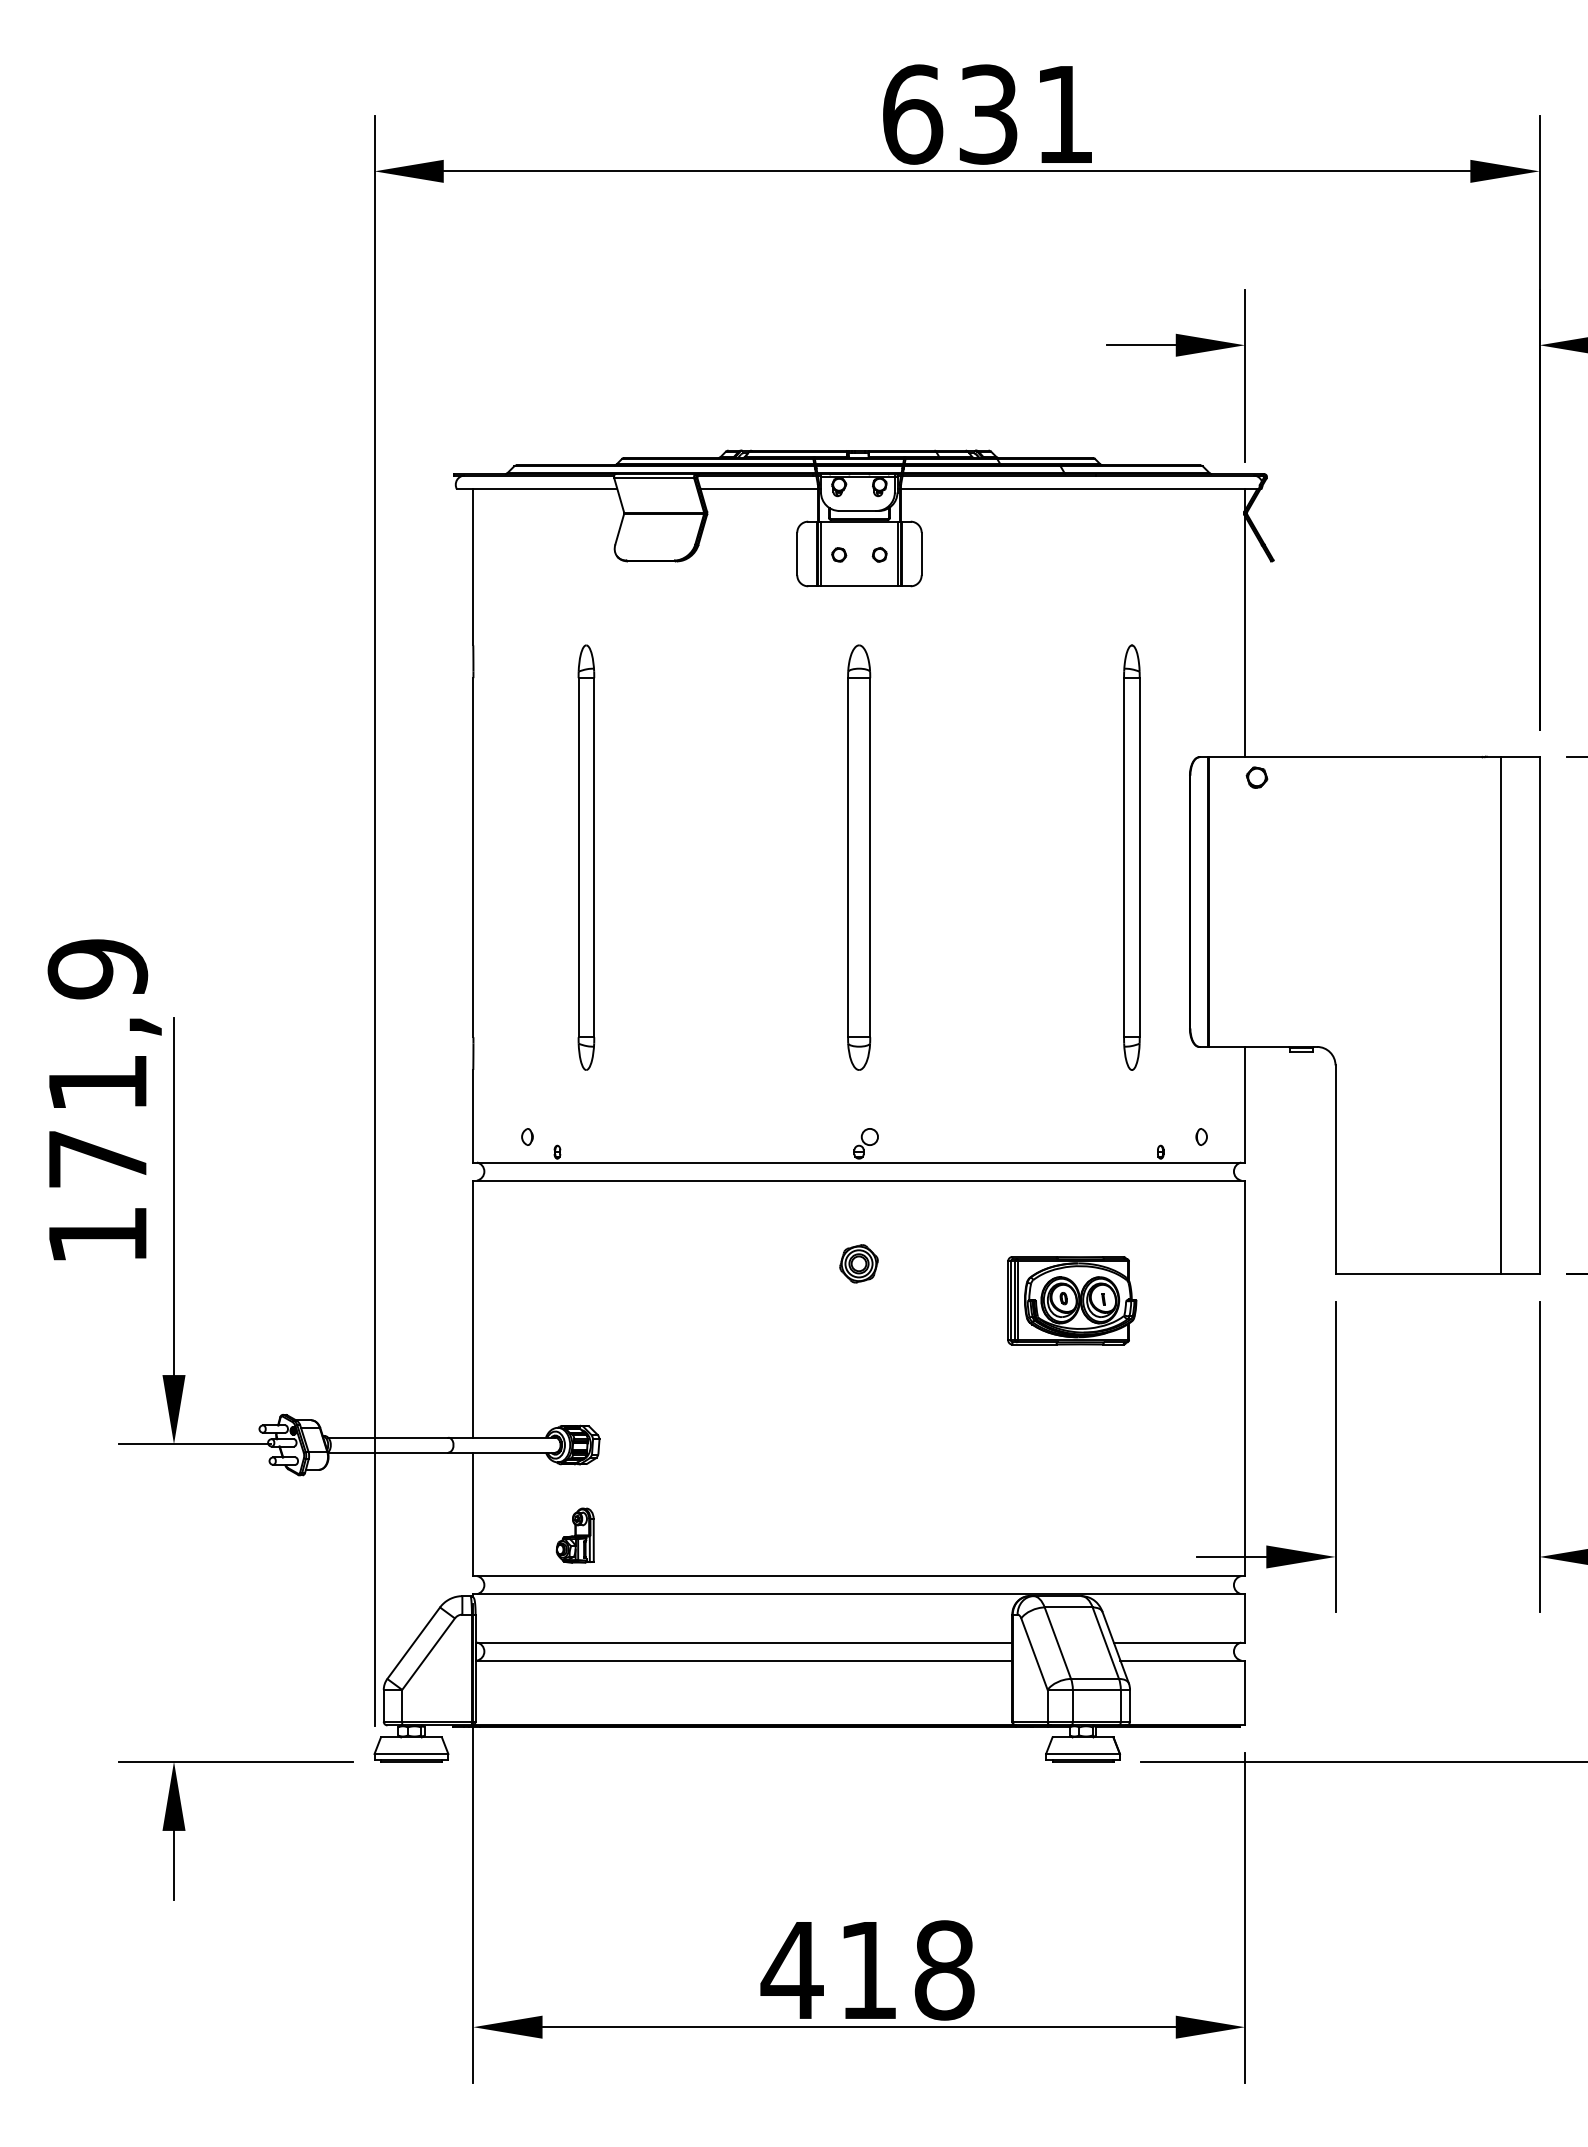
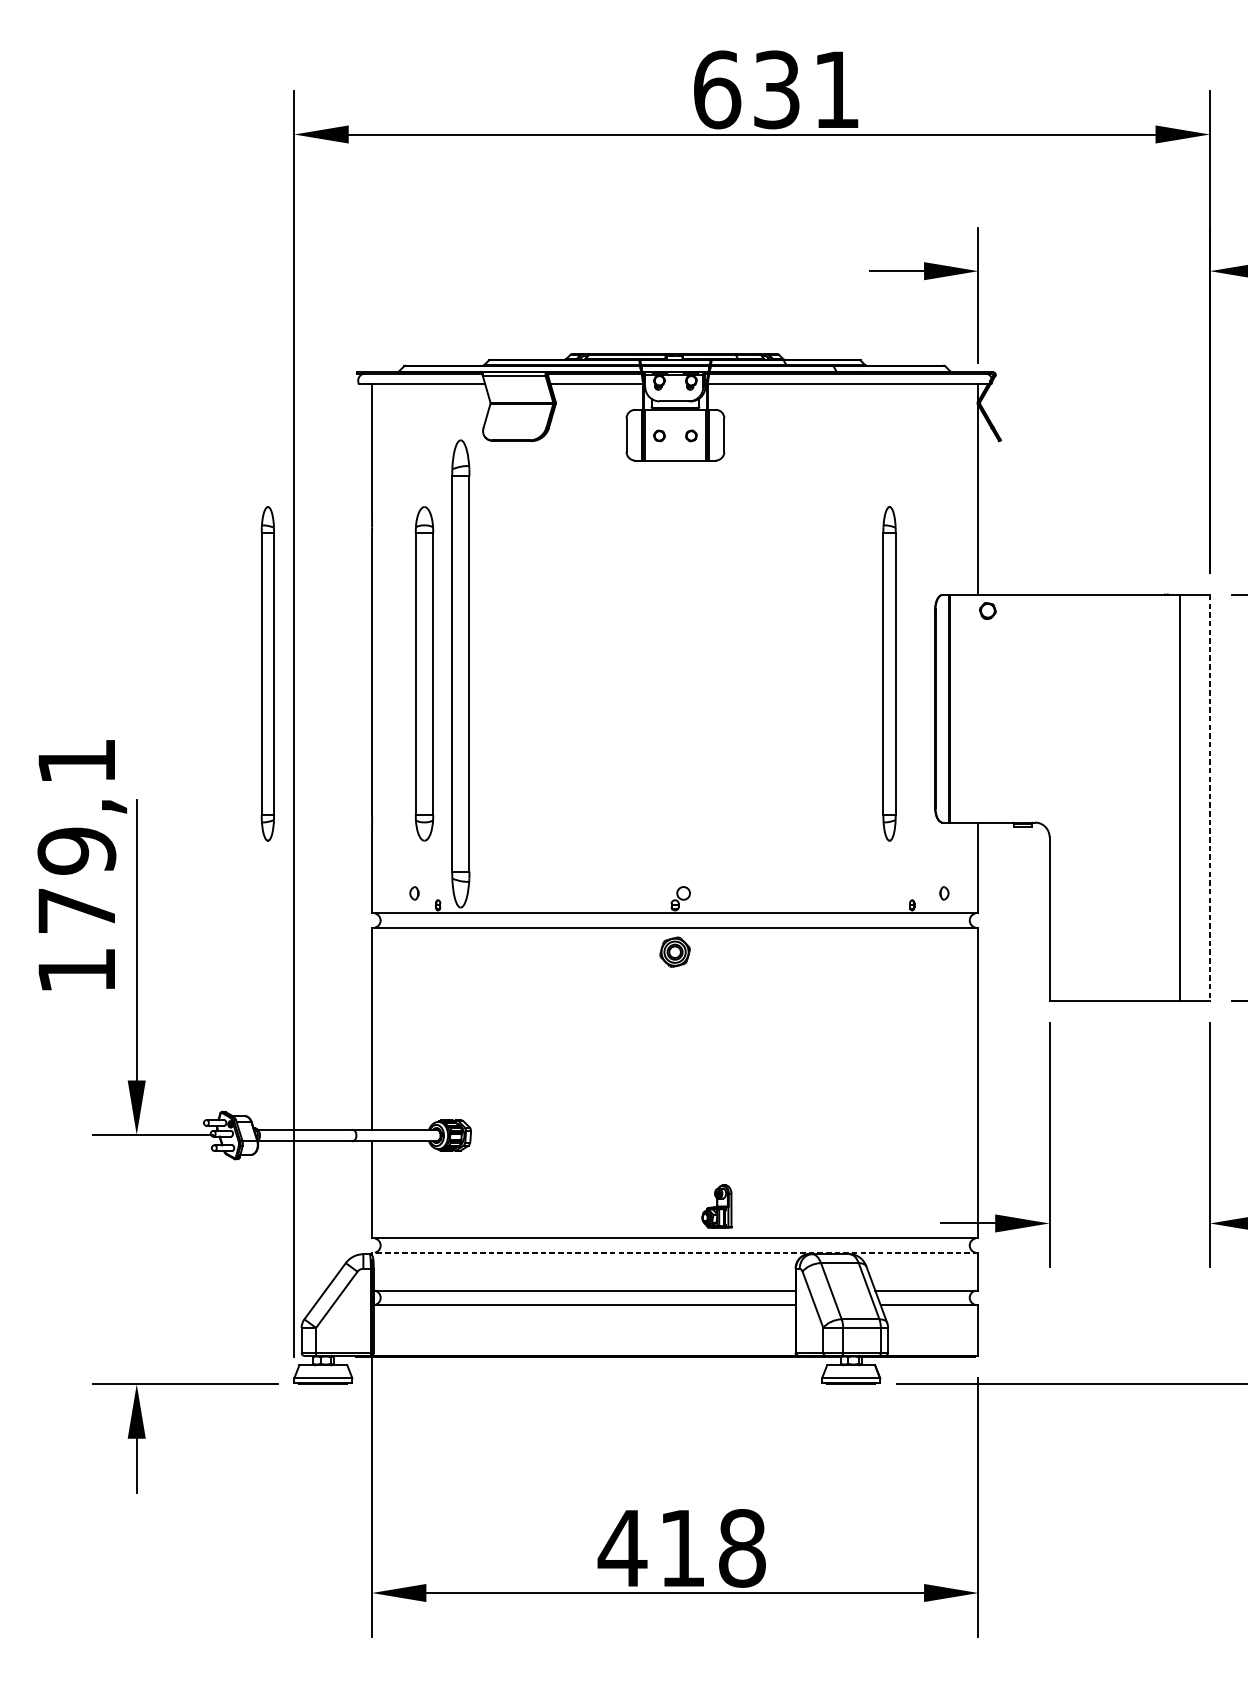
part: (340, 857) -> (267, 673), added
part: (586, 857) -> (460, 673), size x1.4
part: (859, 857) -> (424, 673), moved
line: (1539, 1016) -> (1209, 798), solid -> dashed
text: (97, 1026) -> (76, 806), 171,9 -> 179,1
part: (858, 1263) -> (674, 951), moved
part: (1072, 1300) -> (842, 1021), removed
part: (574, 1535) -> (716, 1206), moved
line: (859, 1594) -> (675, 1252), solid -> dashed

